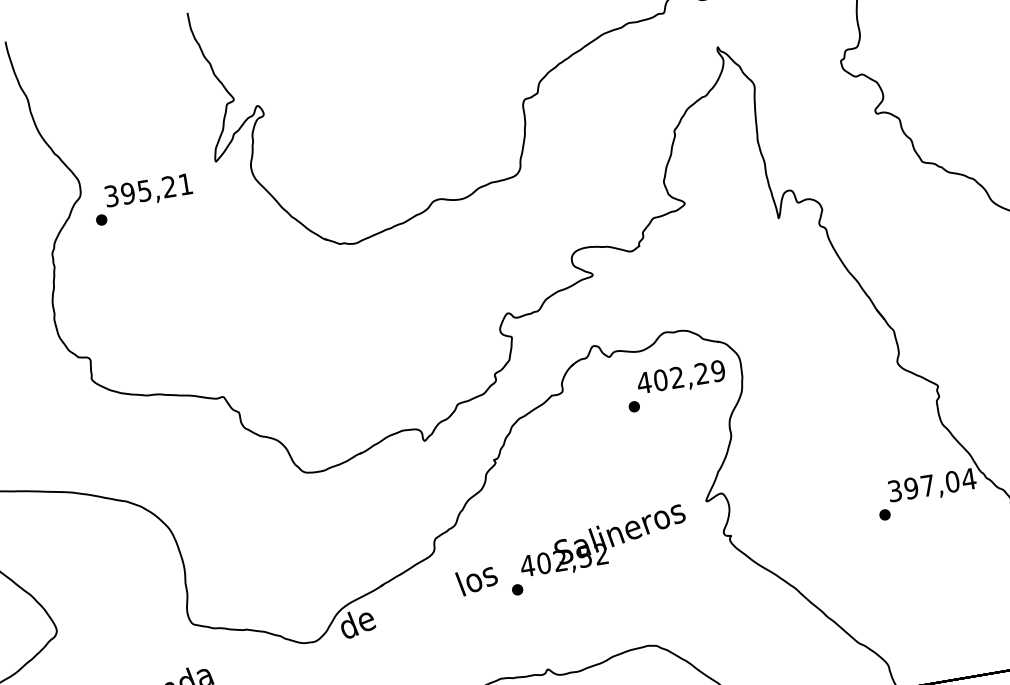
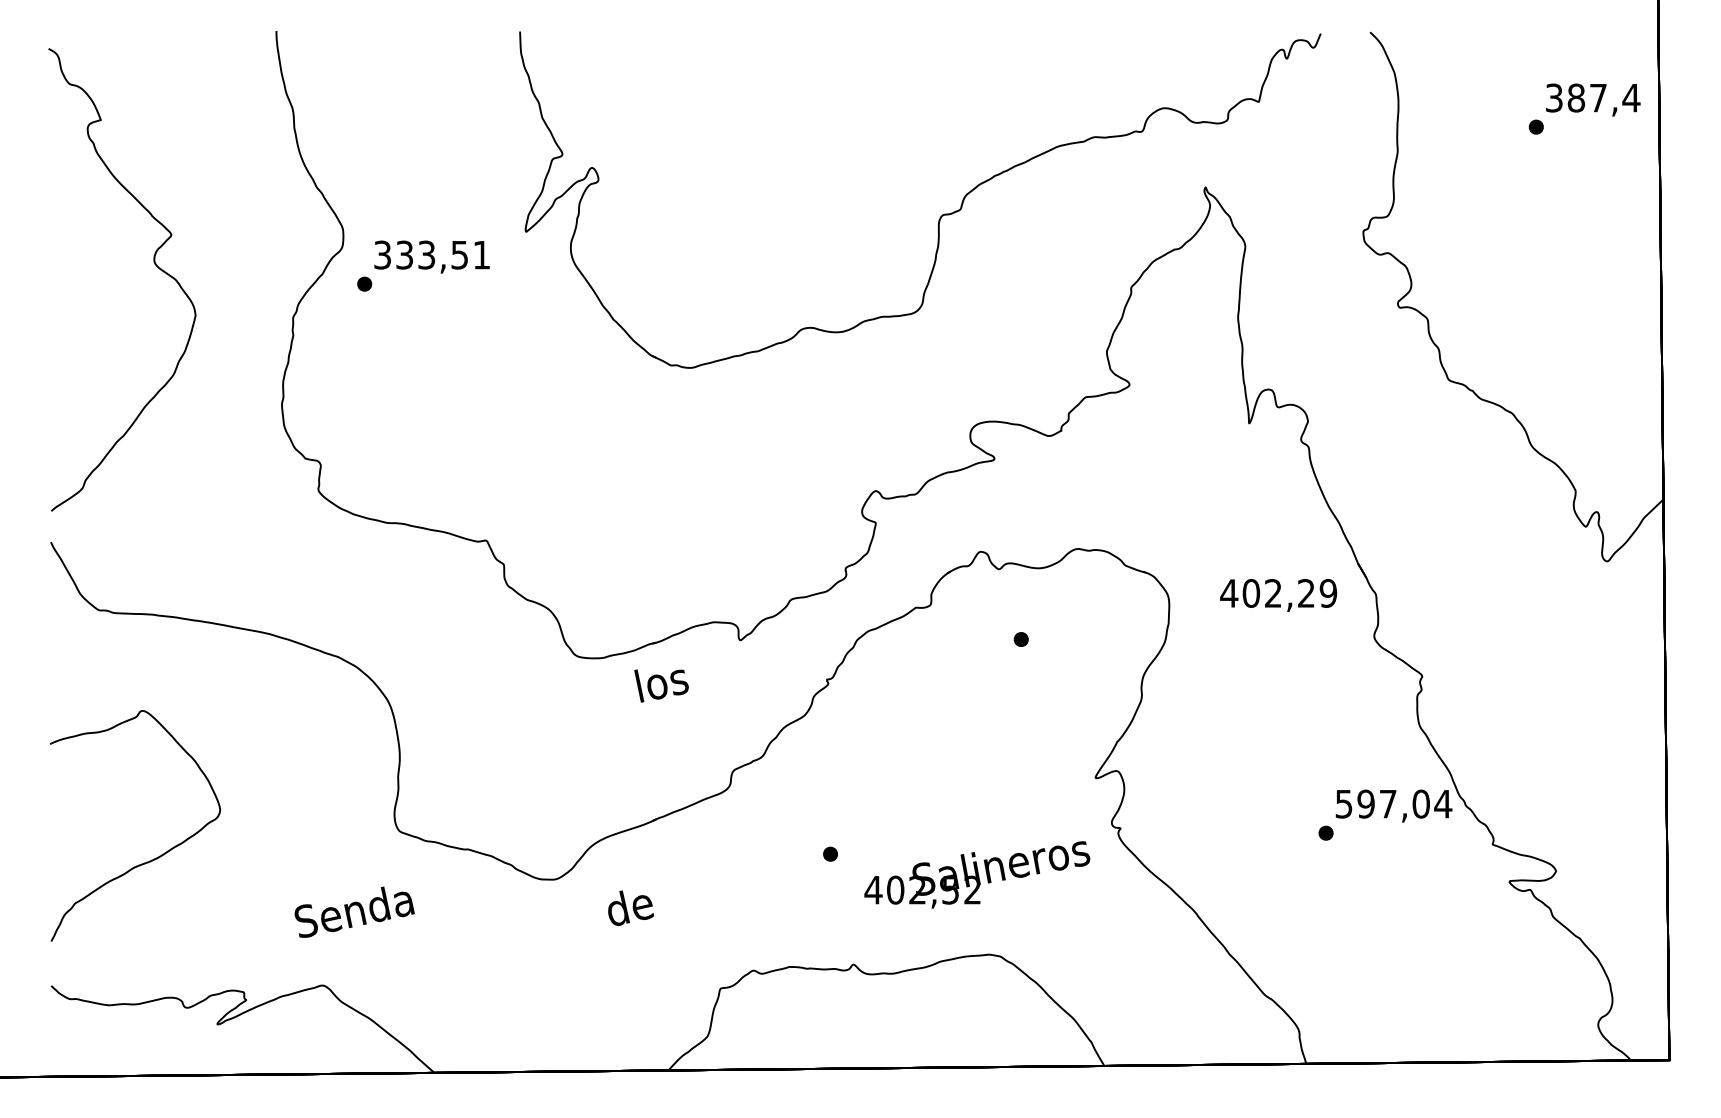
text: (148, 189) -> (431, 254), 395,21 -> 333,51
text: (681, 378) -> (1278, 595), moved
text: (895, 490) -> (1344, 803), 397,04 -> 597,04
text: (603, 541) -> (977, 874), moved
text: (477, 581) -> (661, 685), moved
text: (357, 623) -> (630, 907), moved

